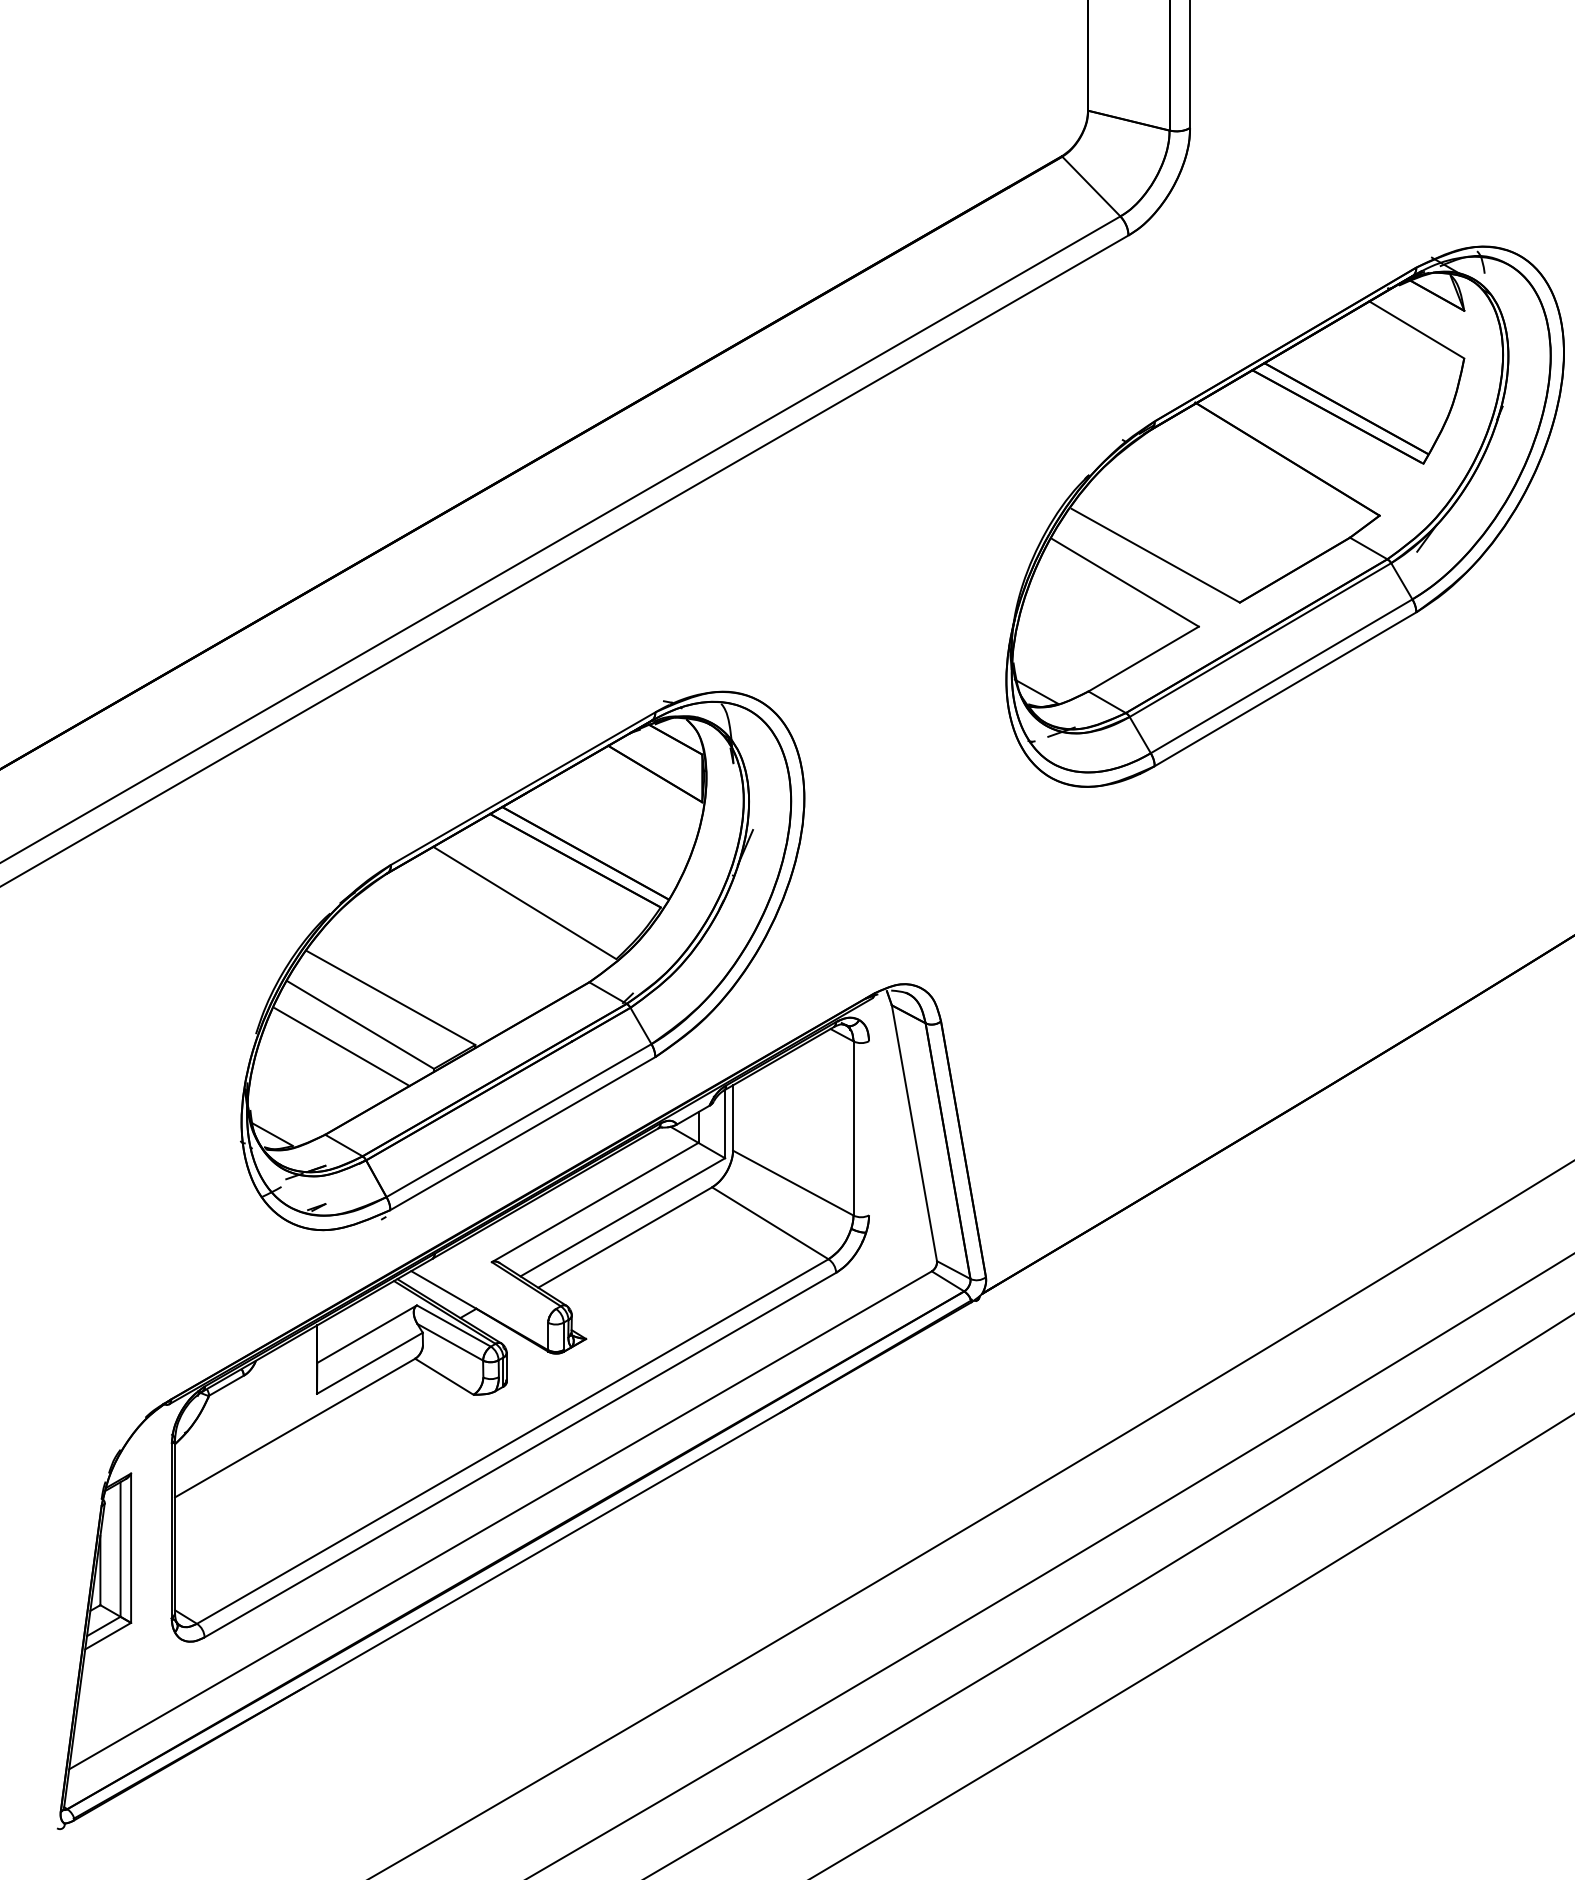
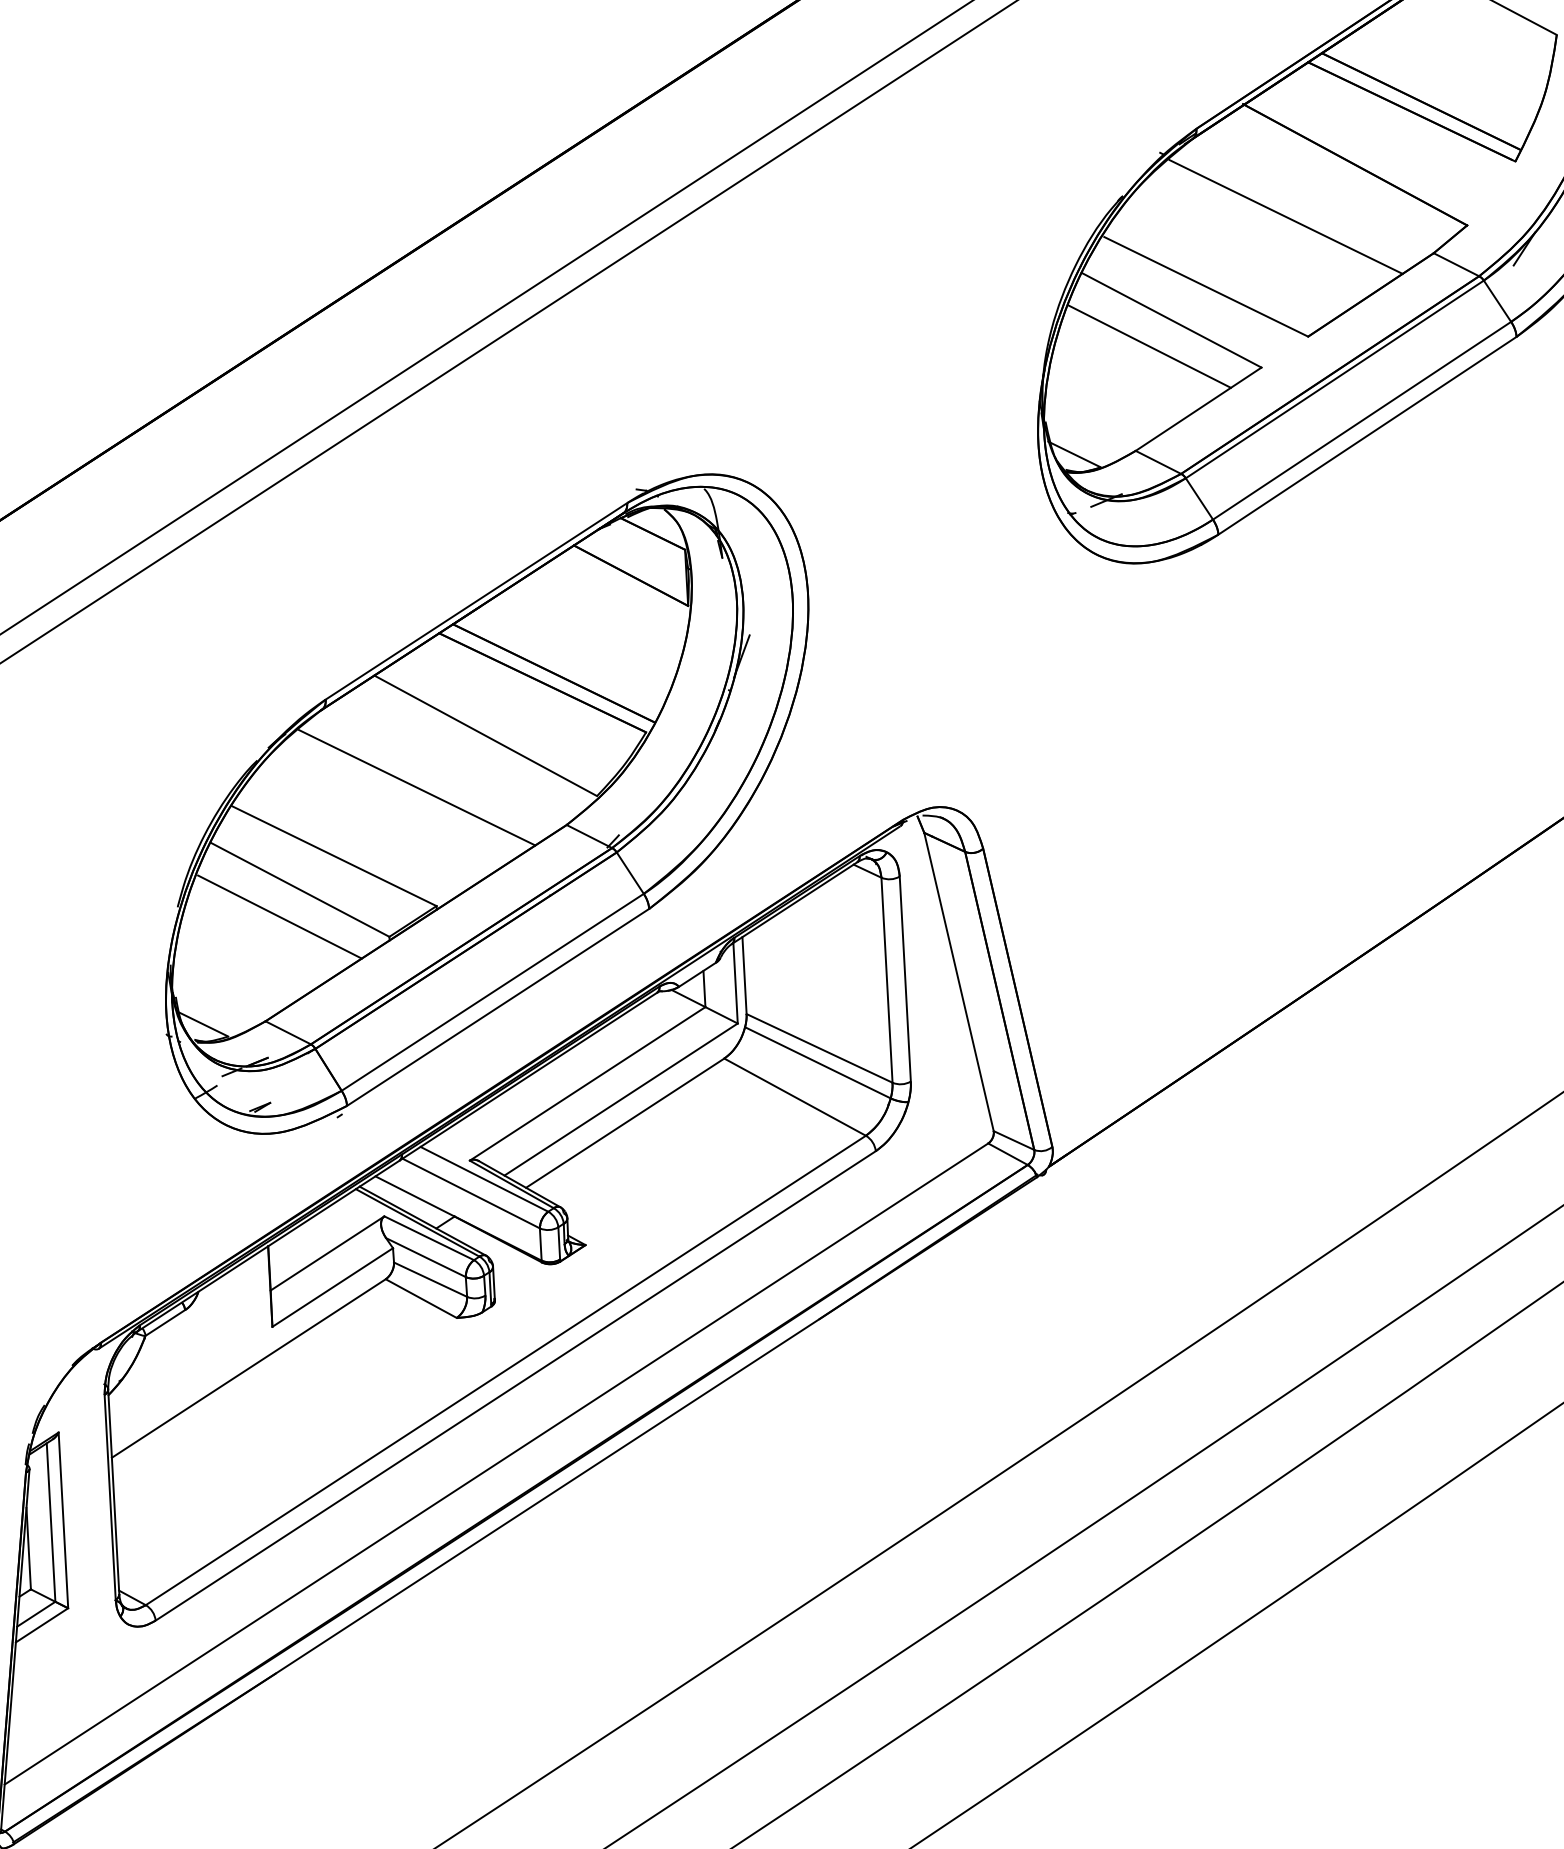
line: (1226, 499) -> (1285, 216), added
line: (1105, 603) -> (1150, 346), added
line: (463, 943) -> (416, 787), added
line: (869, 1128) -> (905, 979), added
line: (791, 1194) -> (818, 1061), added
line: (503, 1278) -> (484, 1179), added
line: (491, 1289) -> (471, 1192), added
line: (452, 1360) -> (429, 1278), added

